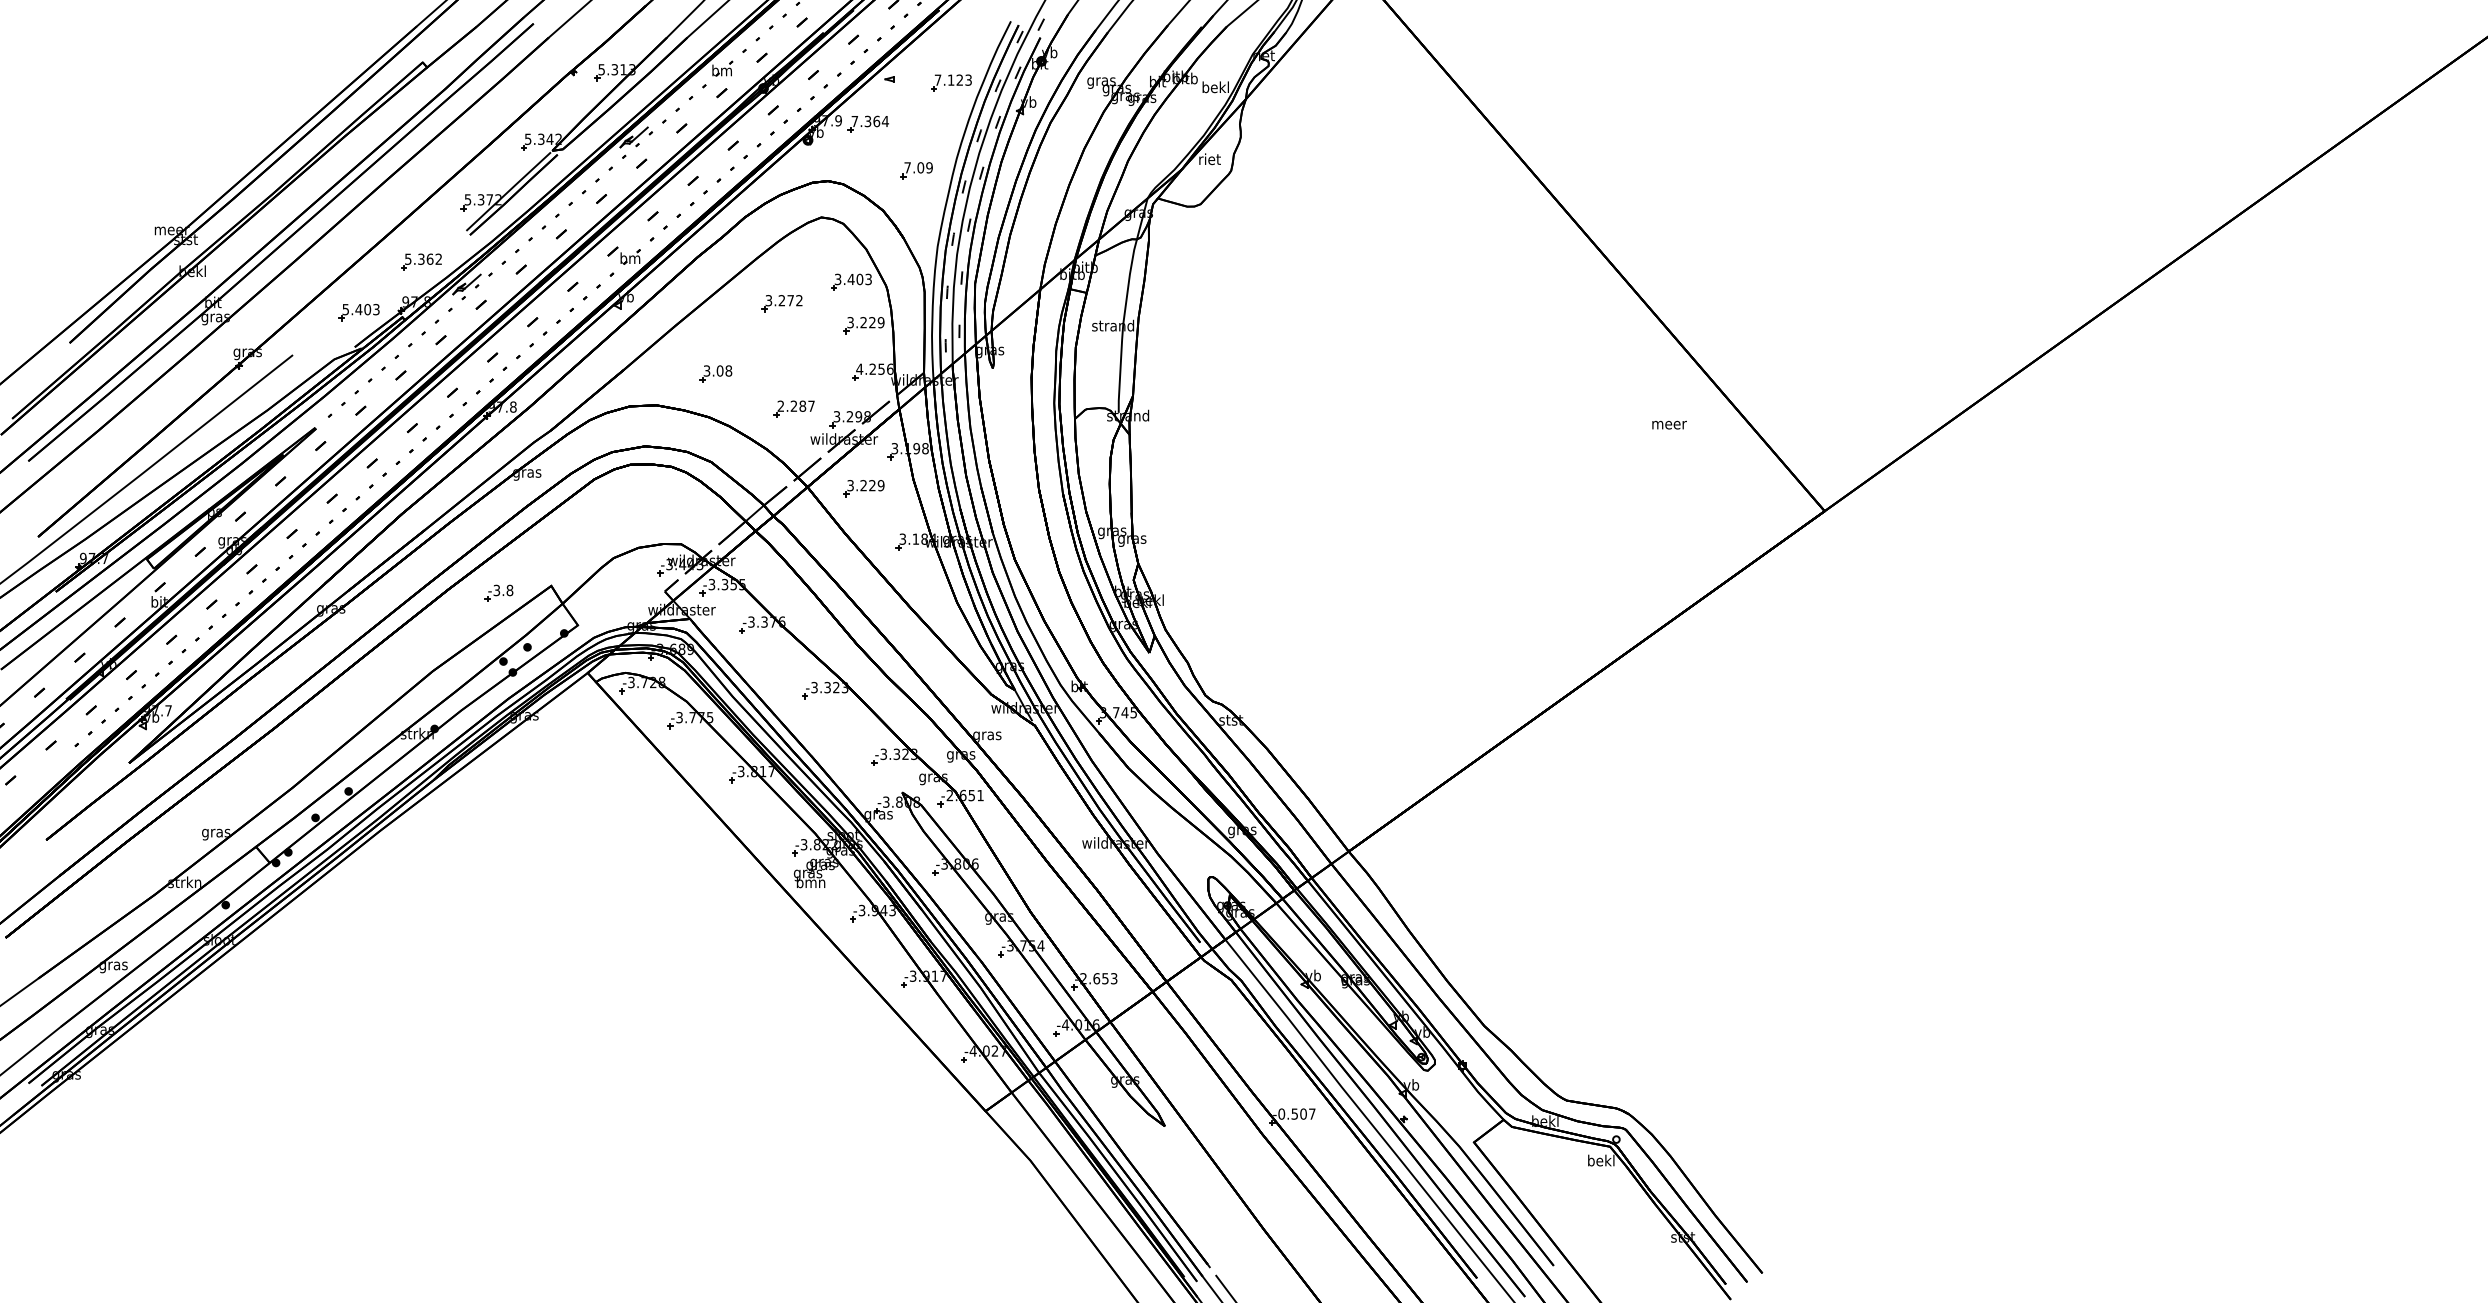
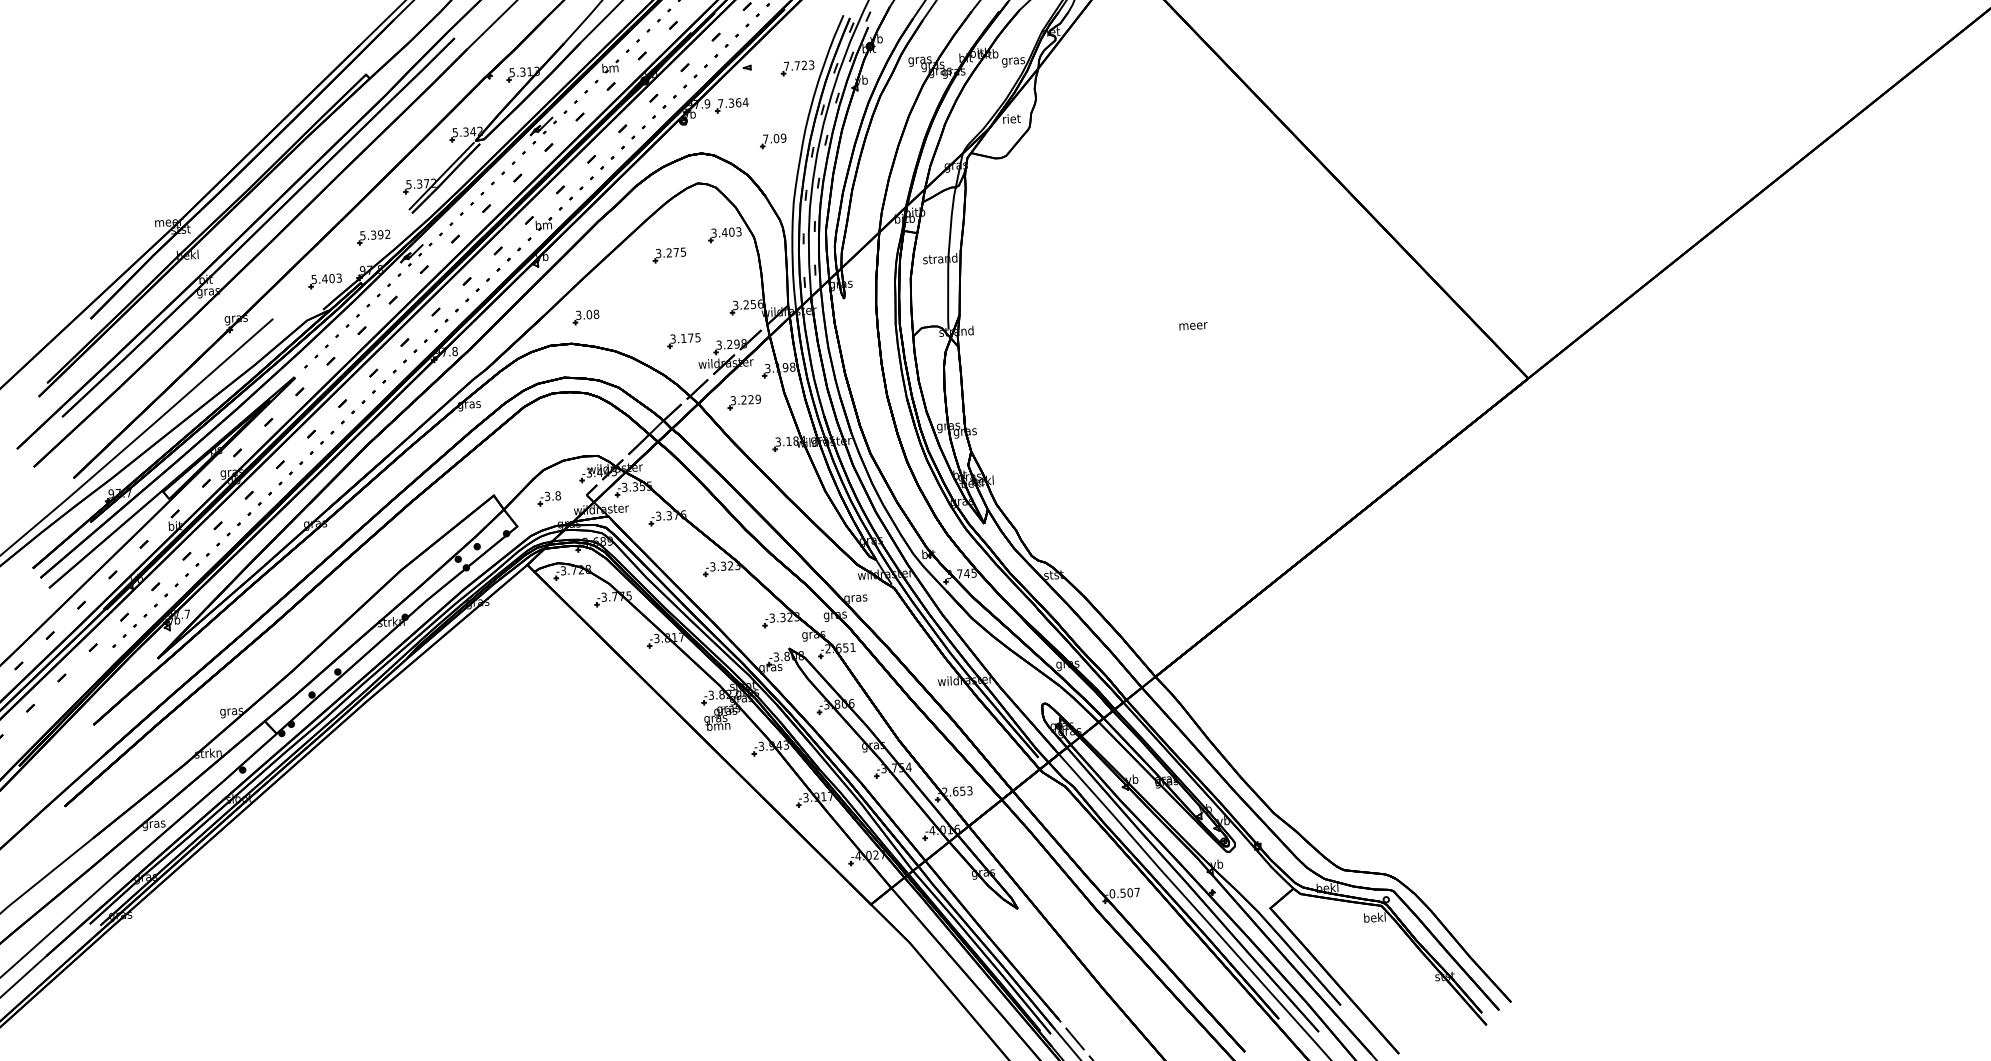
text: (951, 79) -> (797, 65), 7.123 -> 7.723
text: (1215, 88) -> (1013, 60), bekl -> gras
text: (429, 258) -> (380, 234), 5.362 -> 5.392
text: (799, 300) -> (683, 252), 3.272 -> 3.275
part: (863, 325) -> (736, 269), removed
text: (859, 368) -> (735, 304), 4.256 -> 3.256
part: (715, 373) -> (585, 317), moved
text: (795, 405) -> (684, 337), 2.287 -> 3.175
text: (1669, 424) -> (1193, 325), moved
part: (498, 592) -> (548, 497), moved

